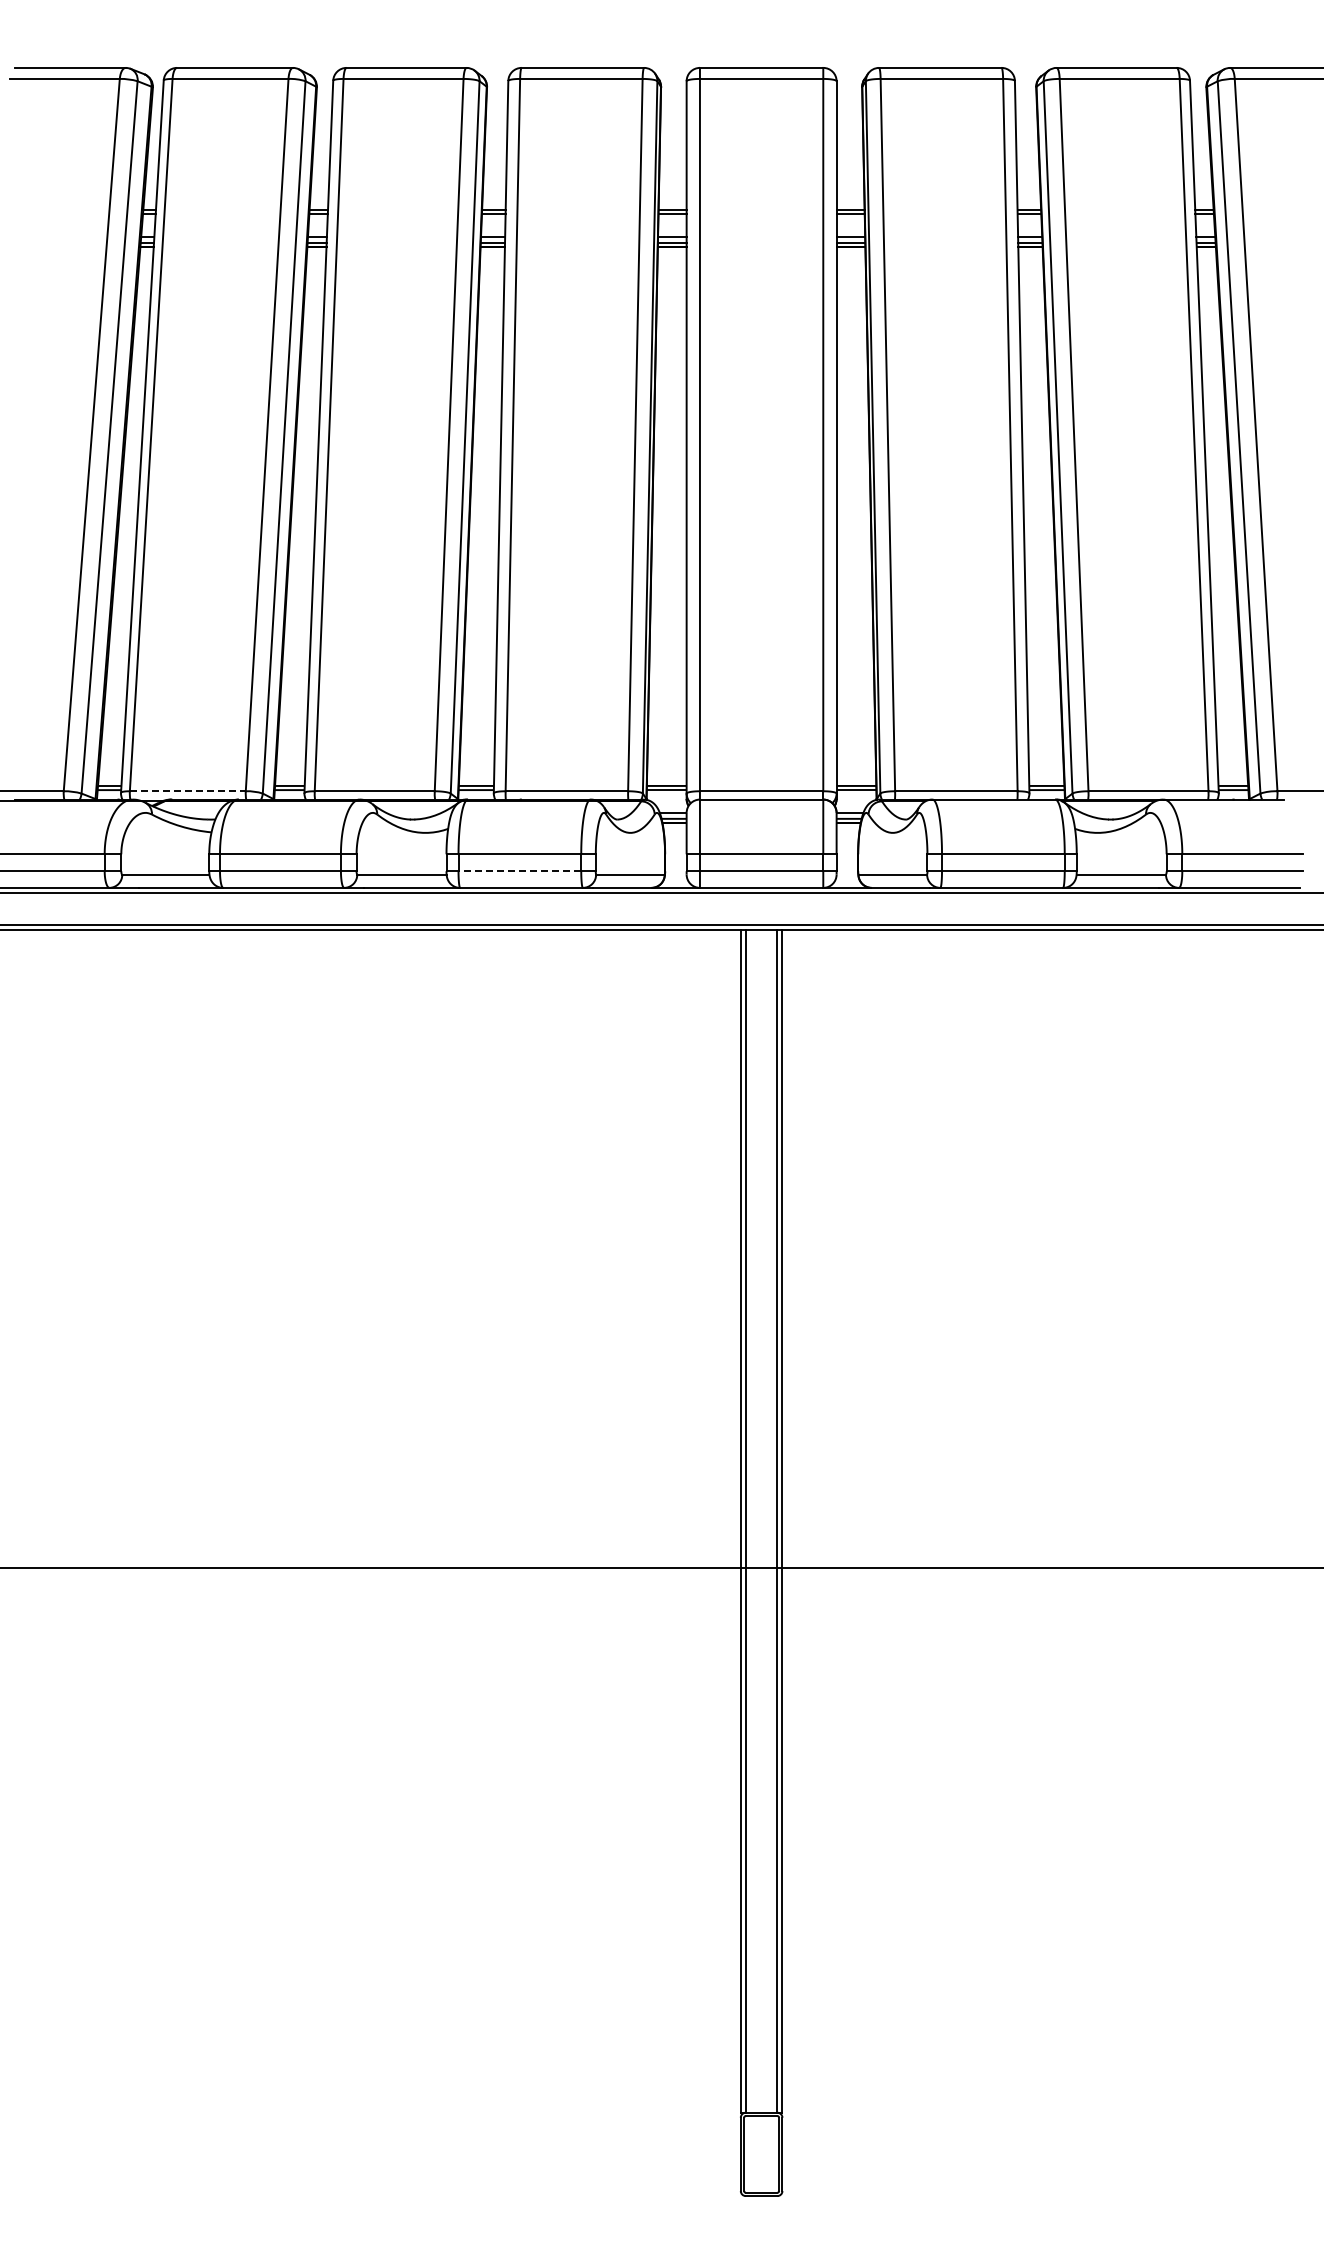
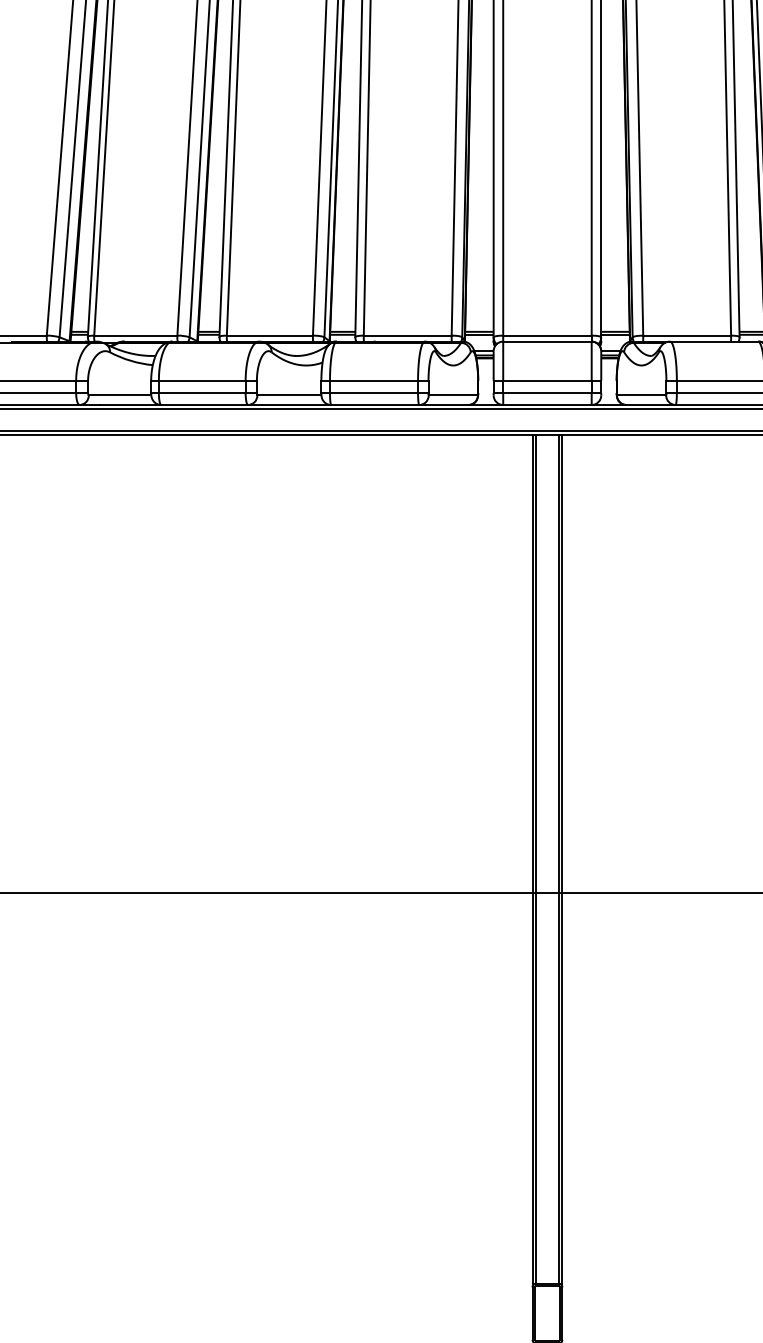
line: (187, 791) -> (135, 335), dashed -> solid
line: (519, 871) -> (373, 393), dashed -> solid

